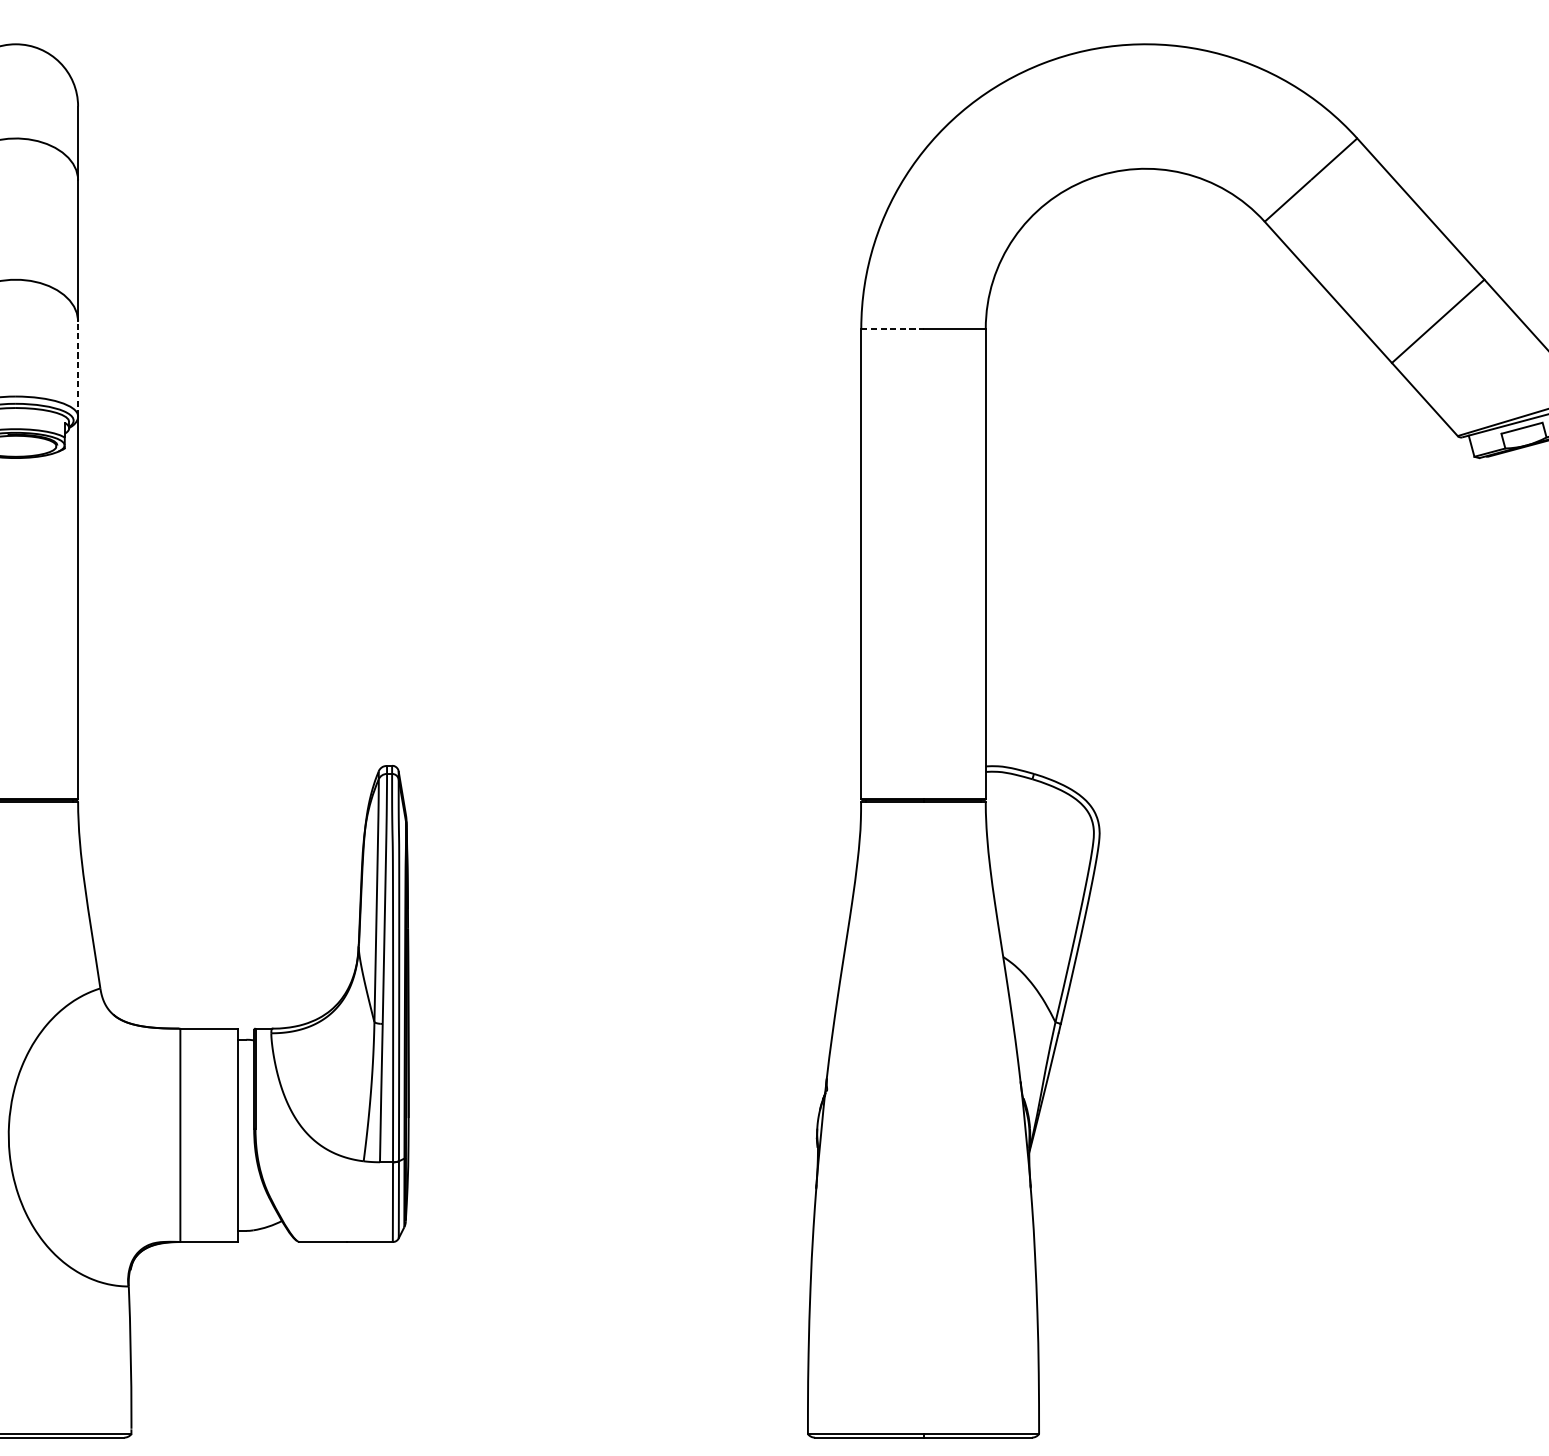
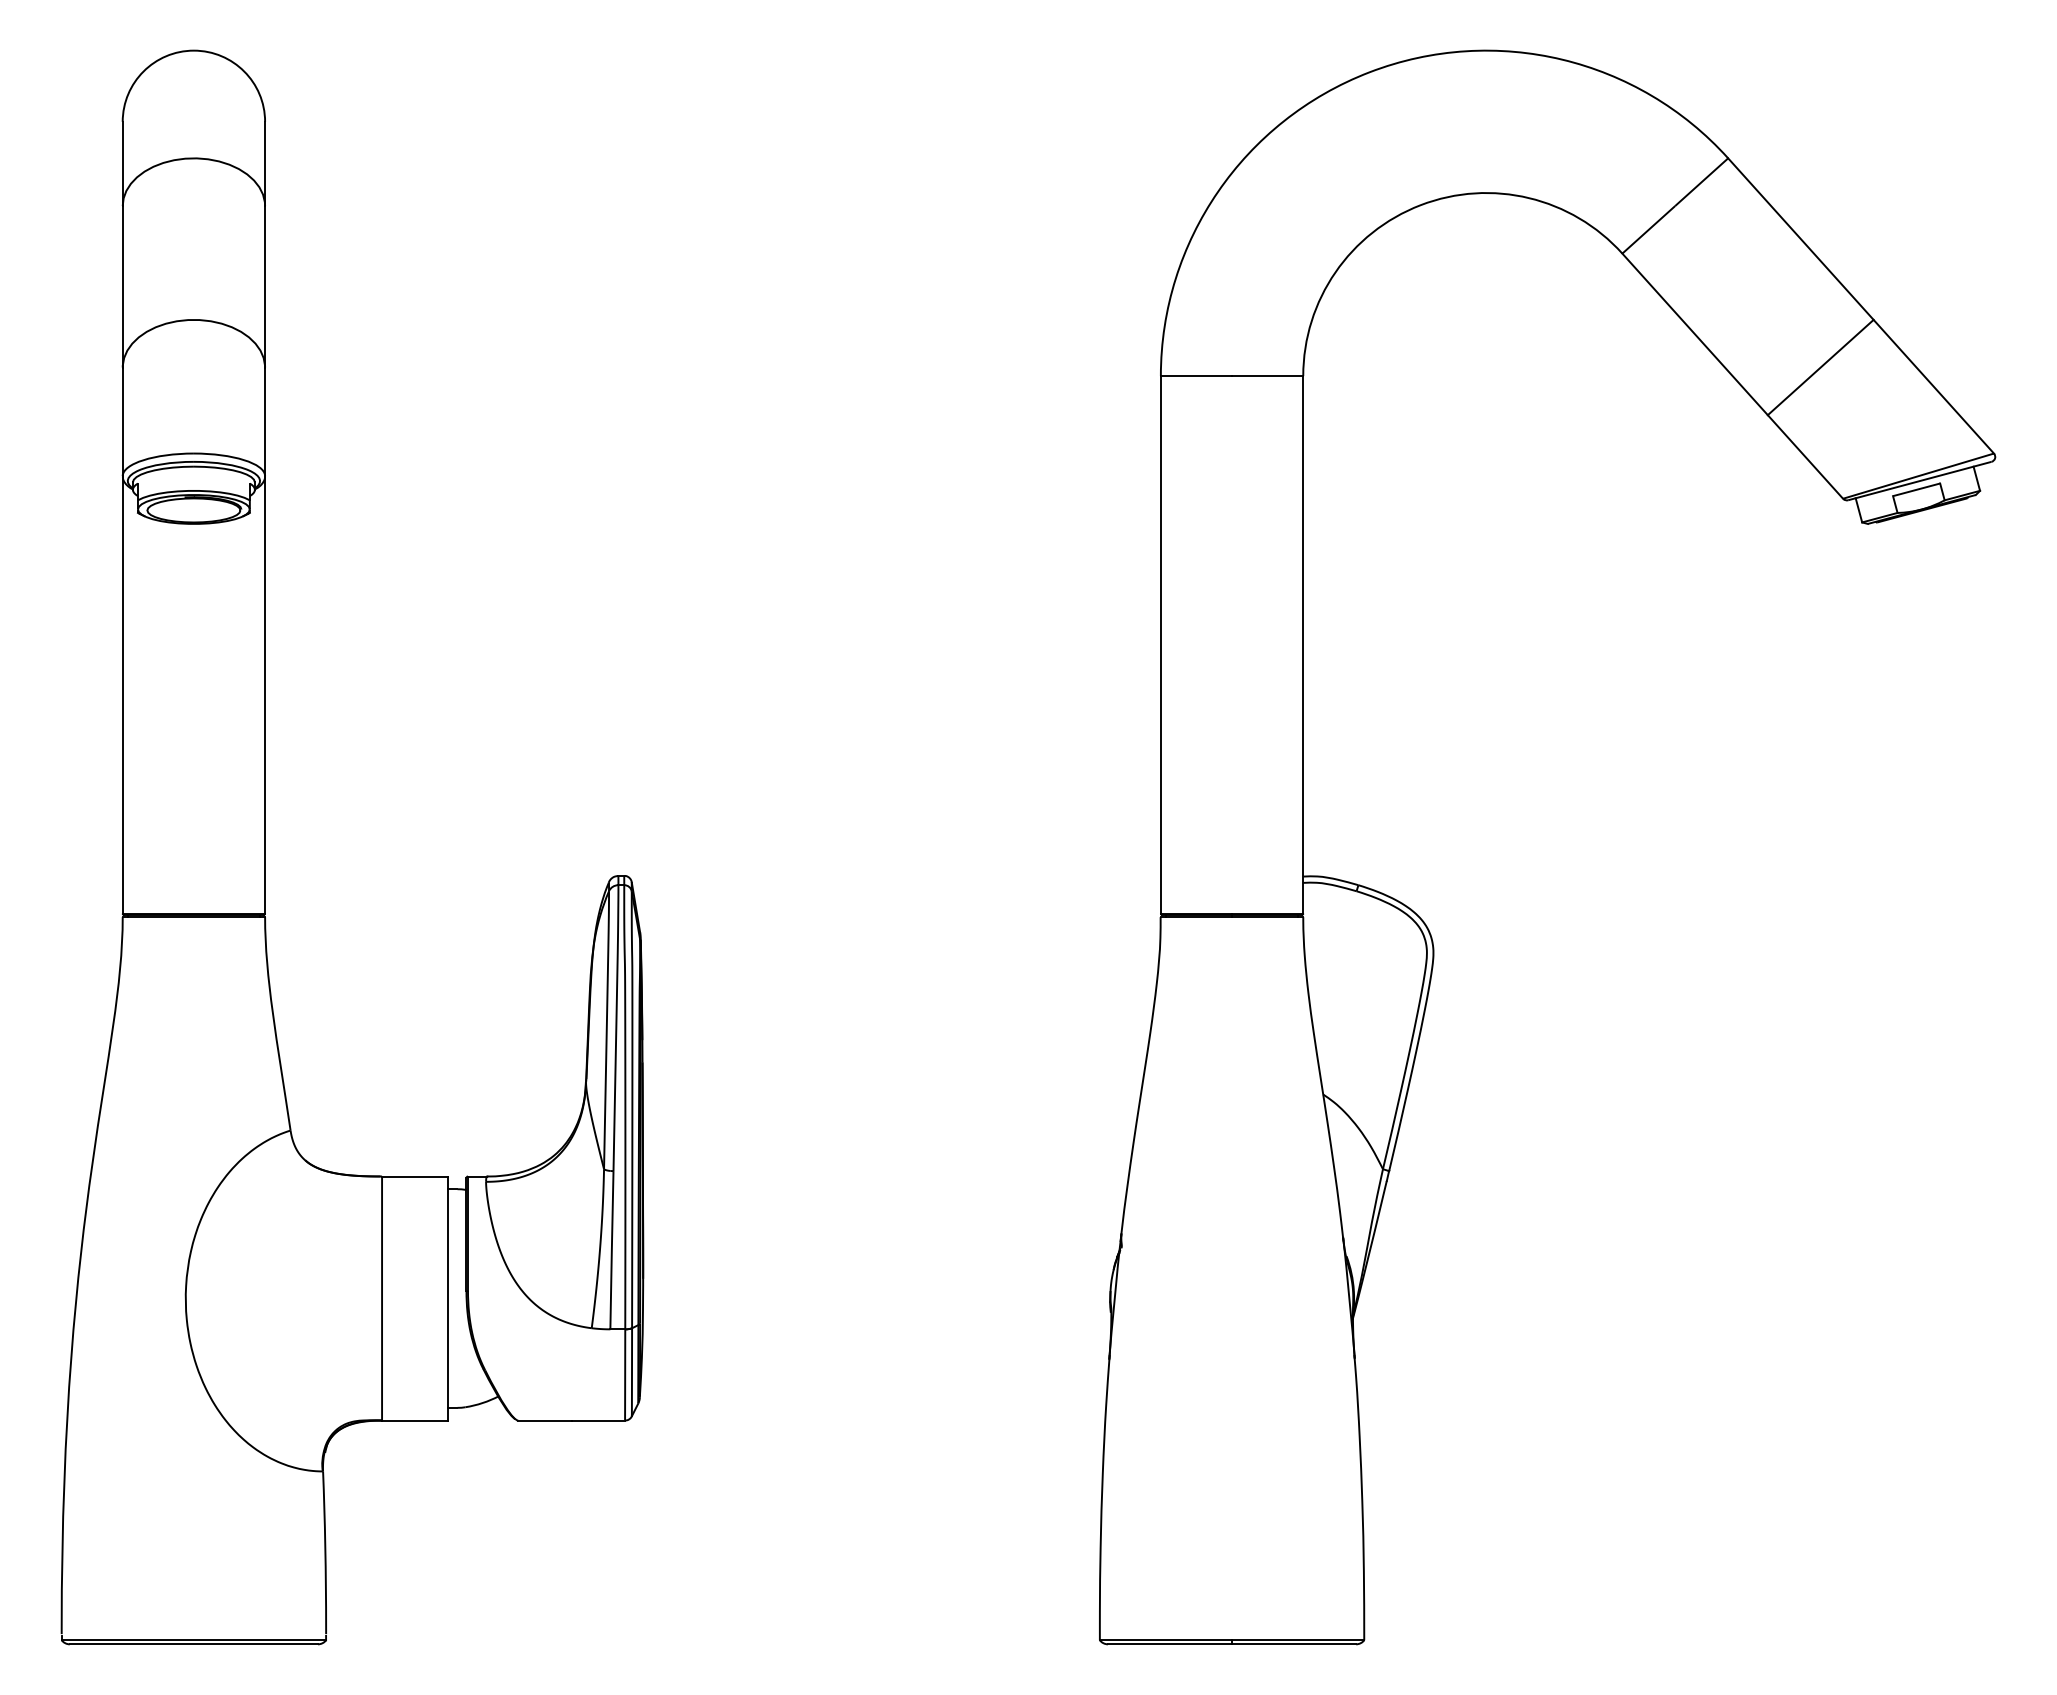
line: (892, 329) -> (1196, 376), dashed -> solid
line: (78, 368) -> (265, 421), dashed -> solid

